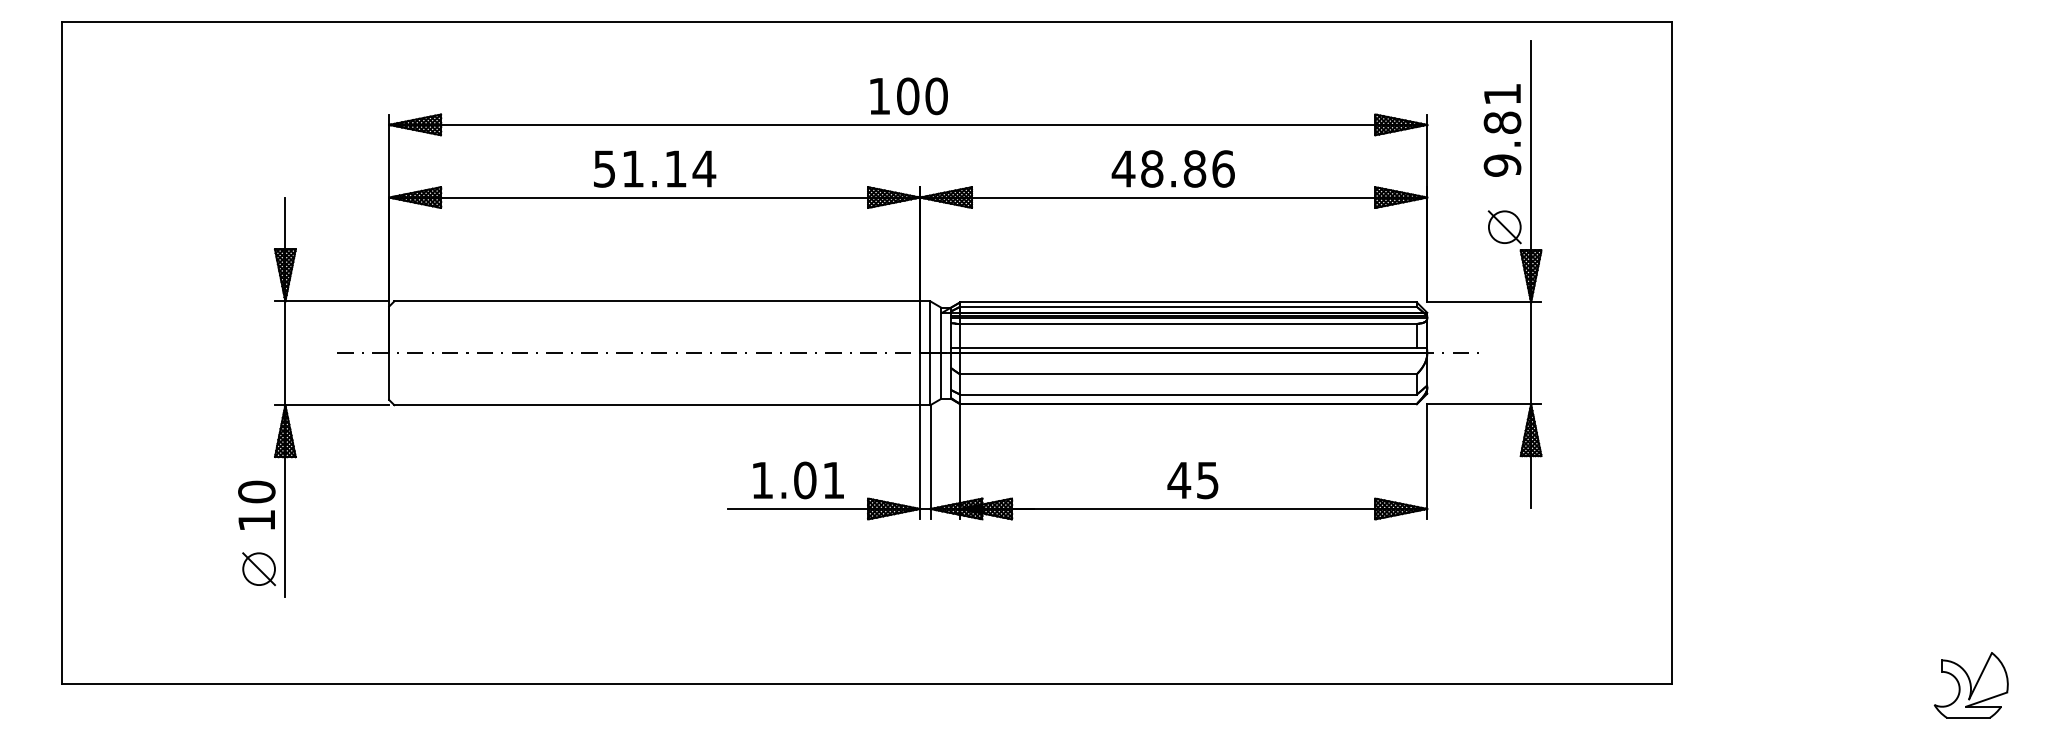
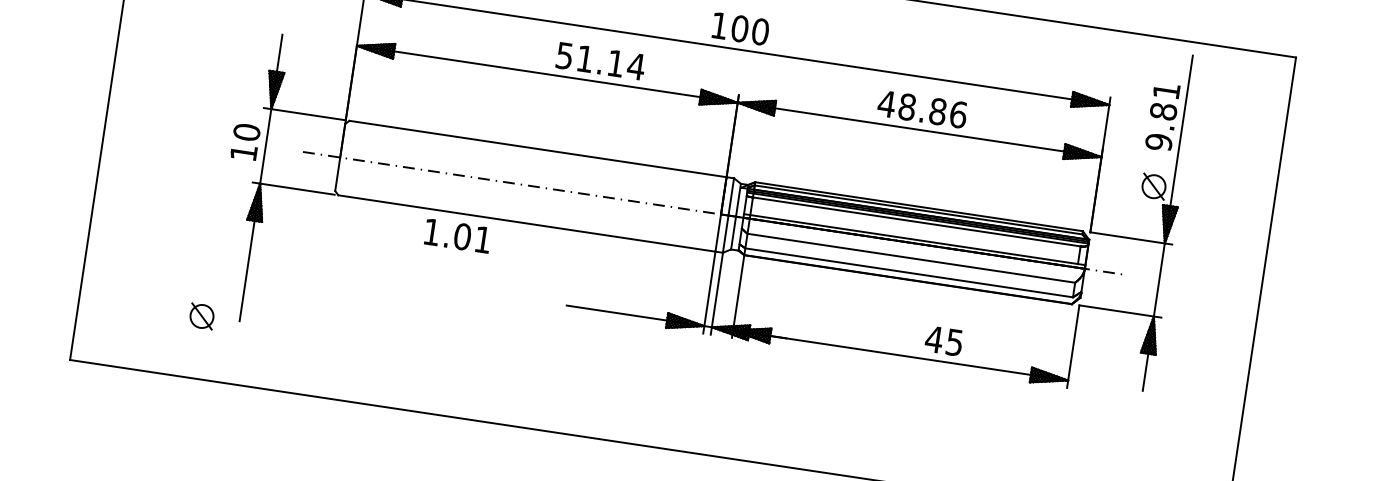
text: (655, 168) -> (601, 61), moved
text: (798, 480) -> (457, 236), moved
text: (1192, 480) -> (943, 341), moved
text: (256, 504) -> (245, 141), moved
part: (258, 568) -> (201, 315), moved

